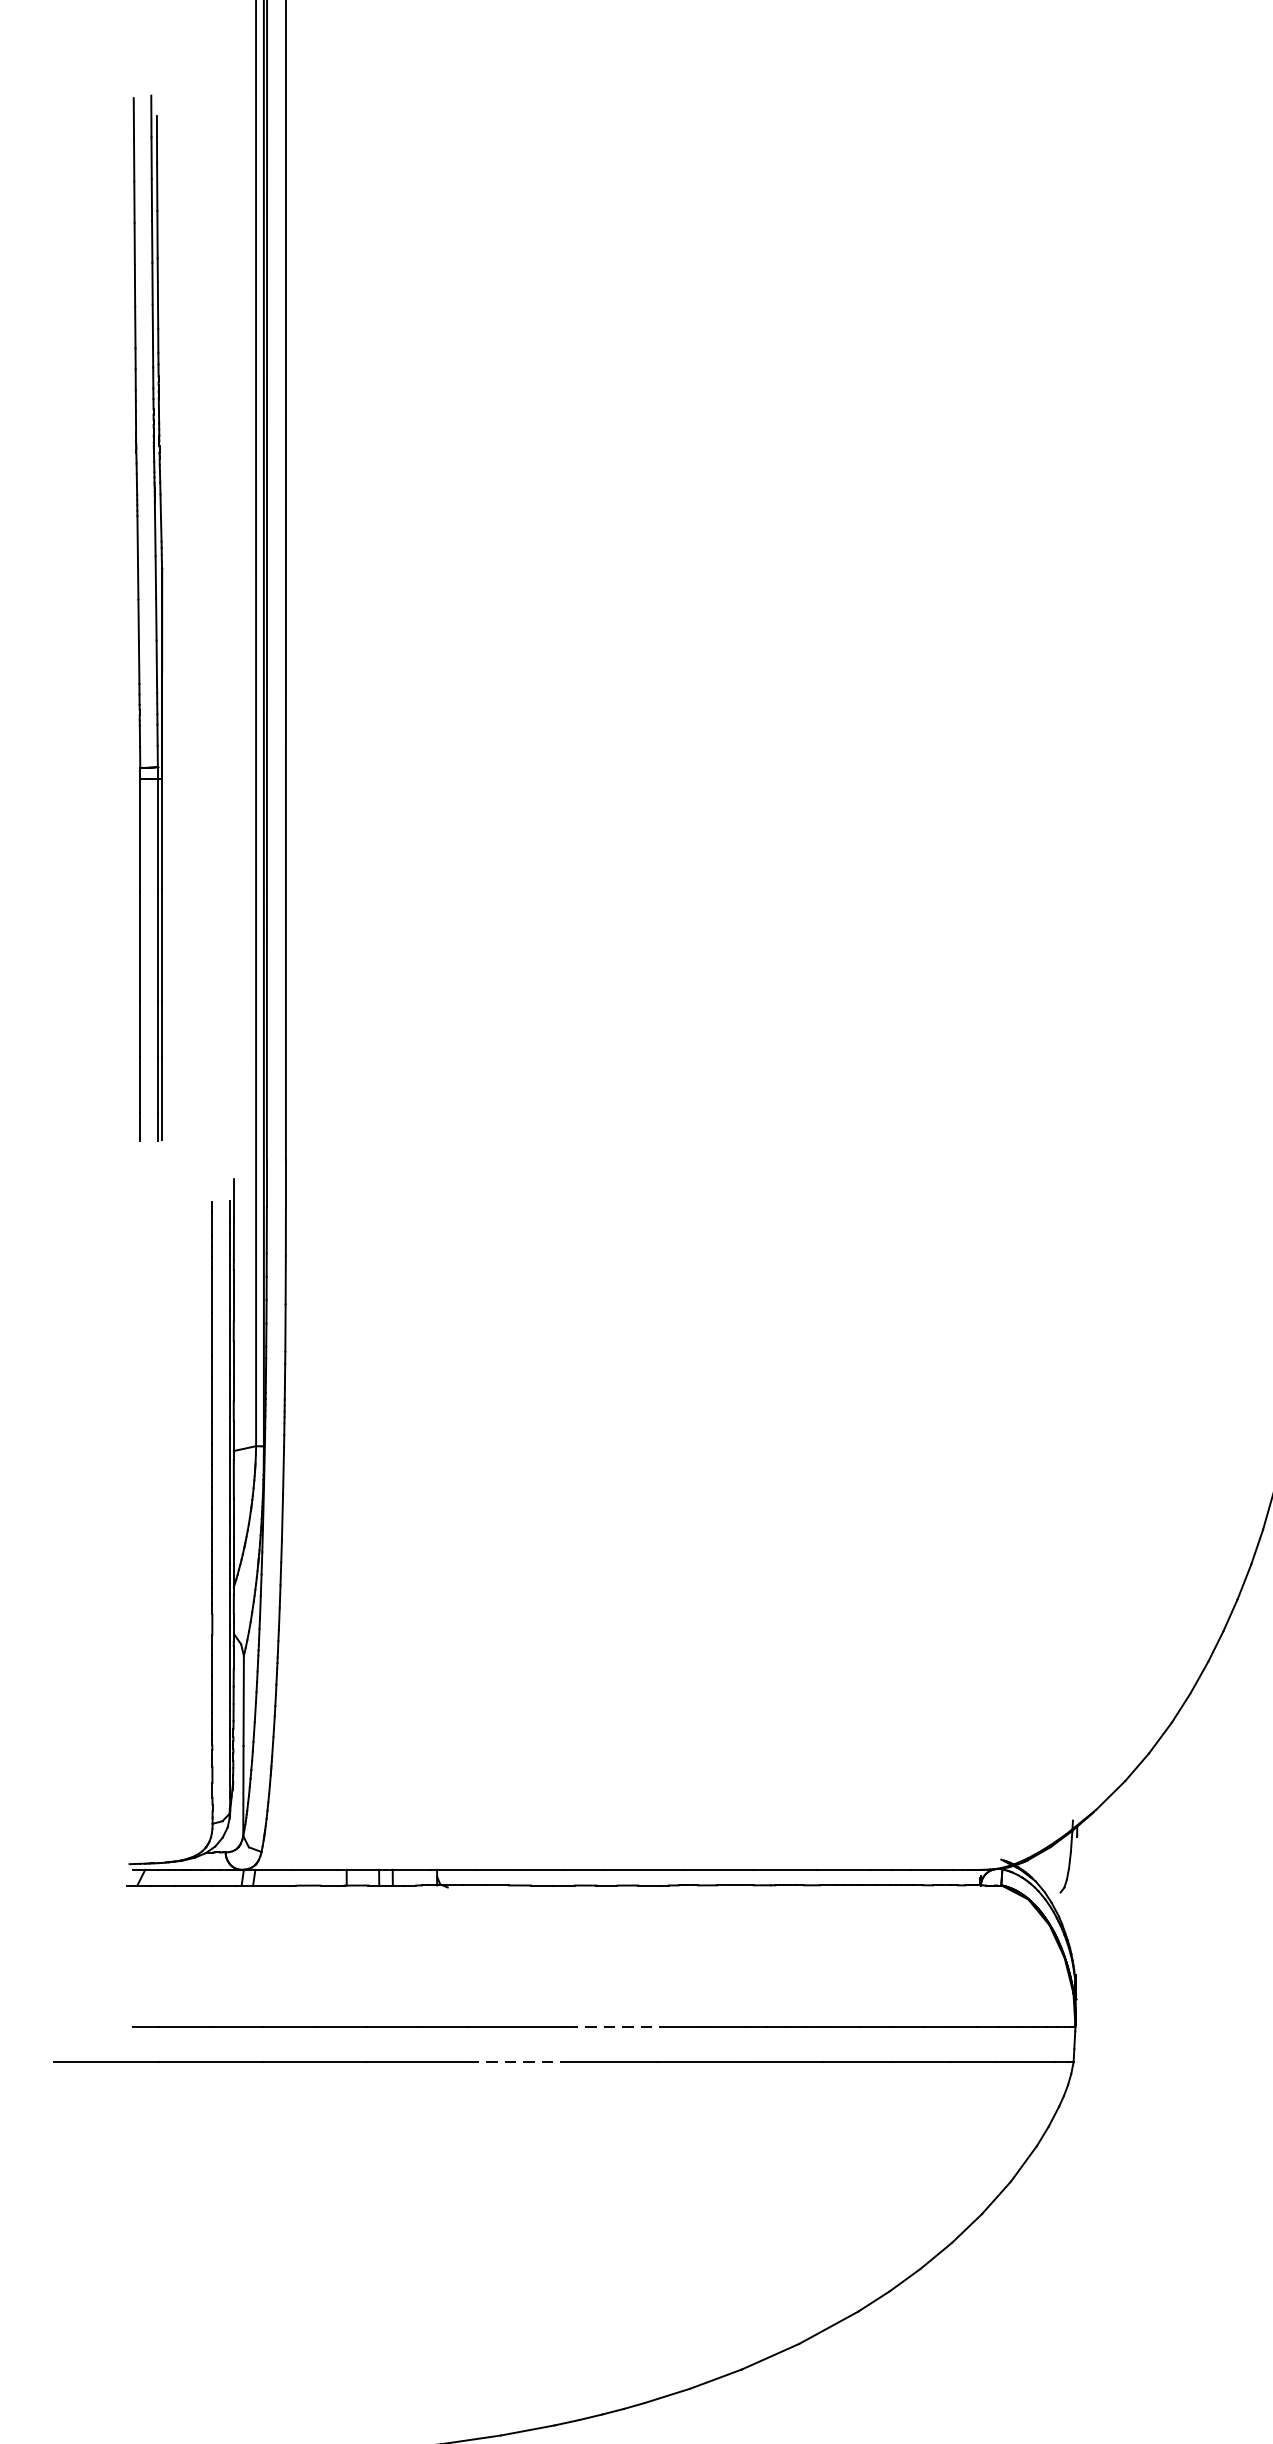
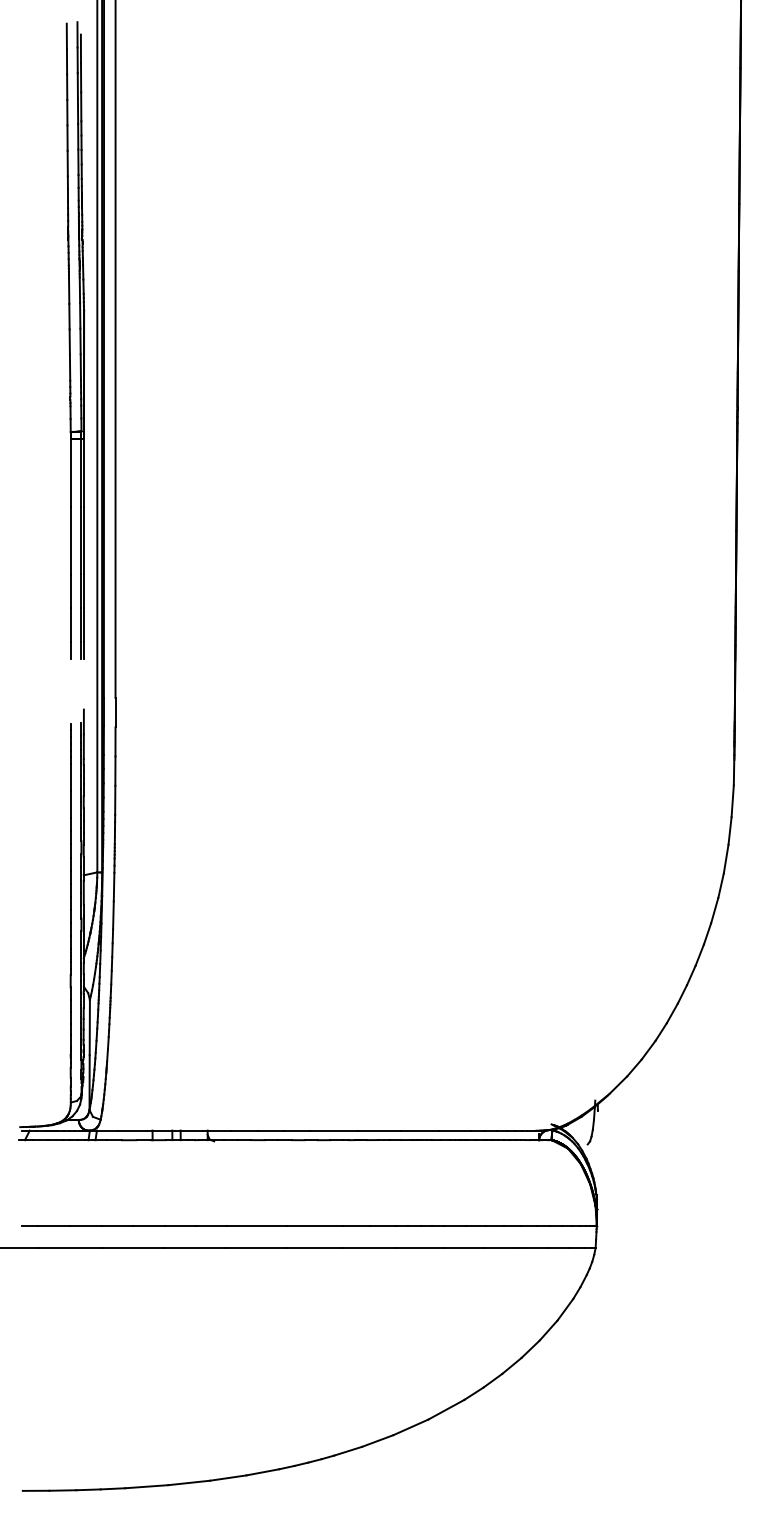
part: (148, 617) -> (75, 340), moved
line: (613, 2027) -> (315, 1226), dashed -> solid
line: (517, 2061) -> (256, 1247), dashed -> solid

